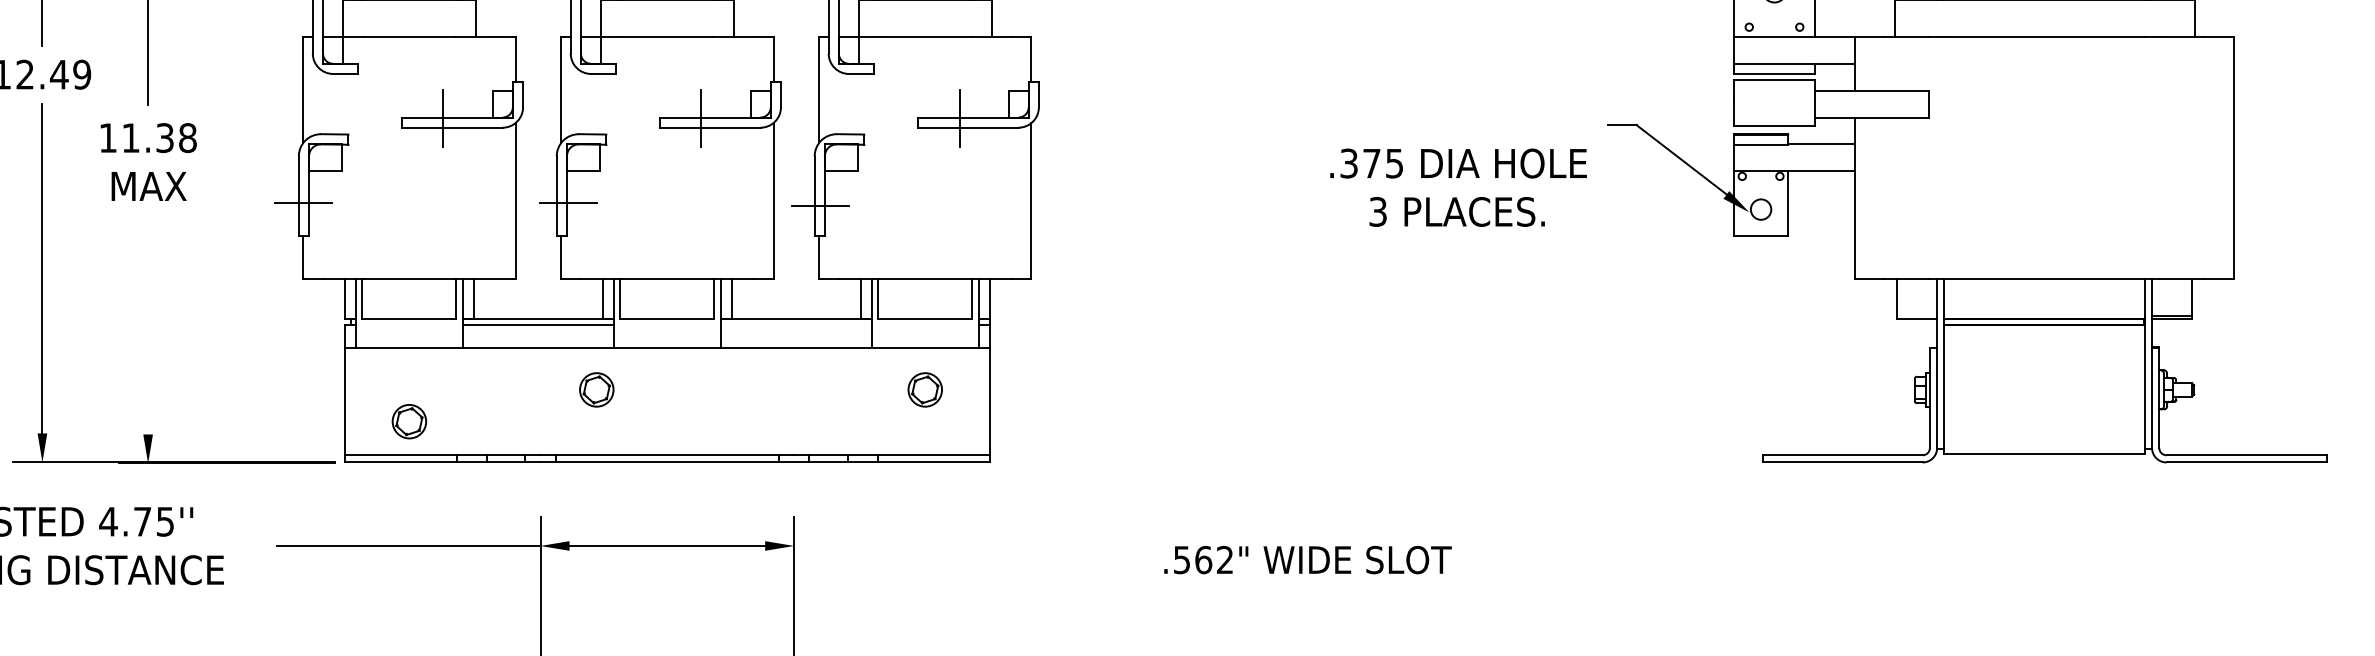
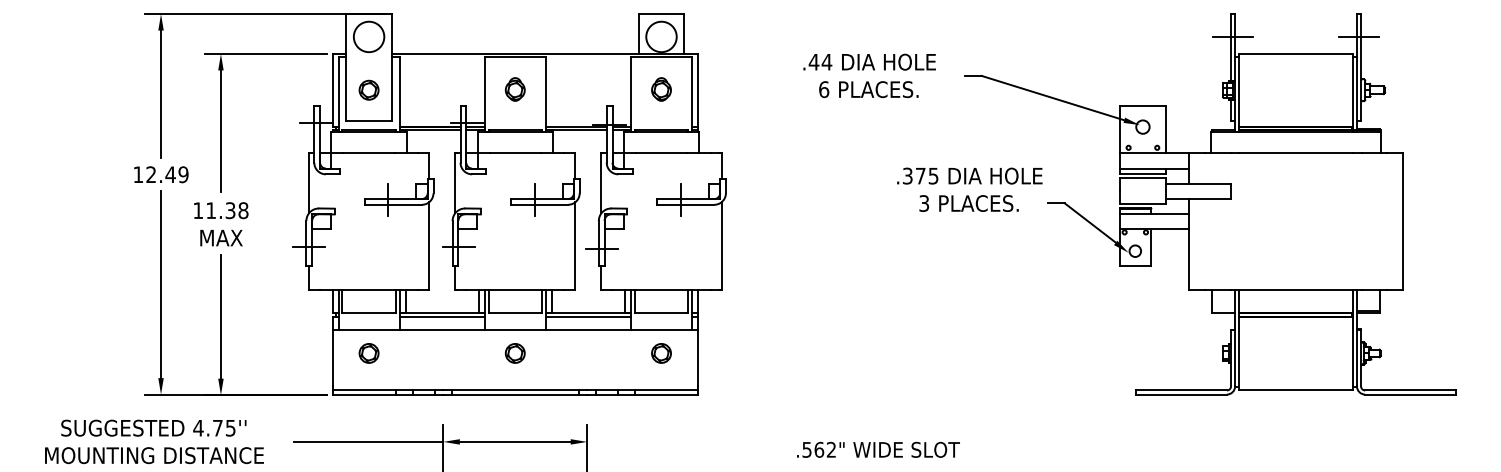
text: (1457, 187) -> (969, 189), moved
line: (147, 324) -> (220, 316), added
line: (796, 324) -> (588, 316), added
part: (595, 390) -> (514, 353), moved
part: (408, 421) -> (368, 353), moved

